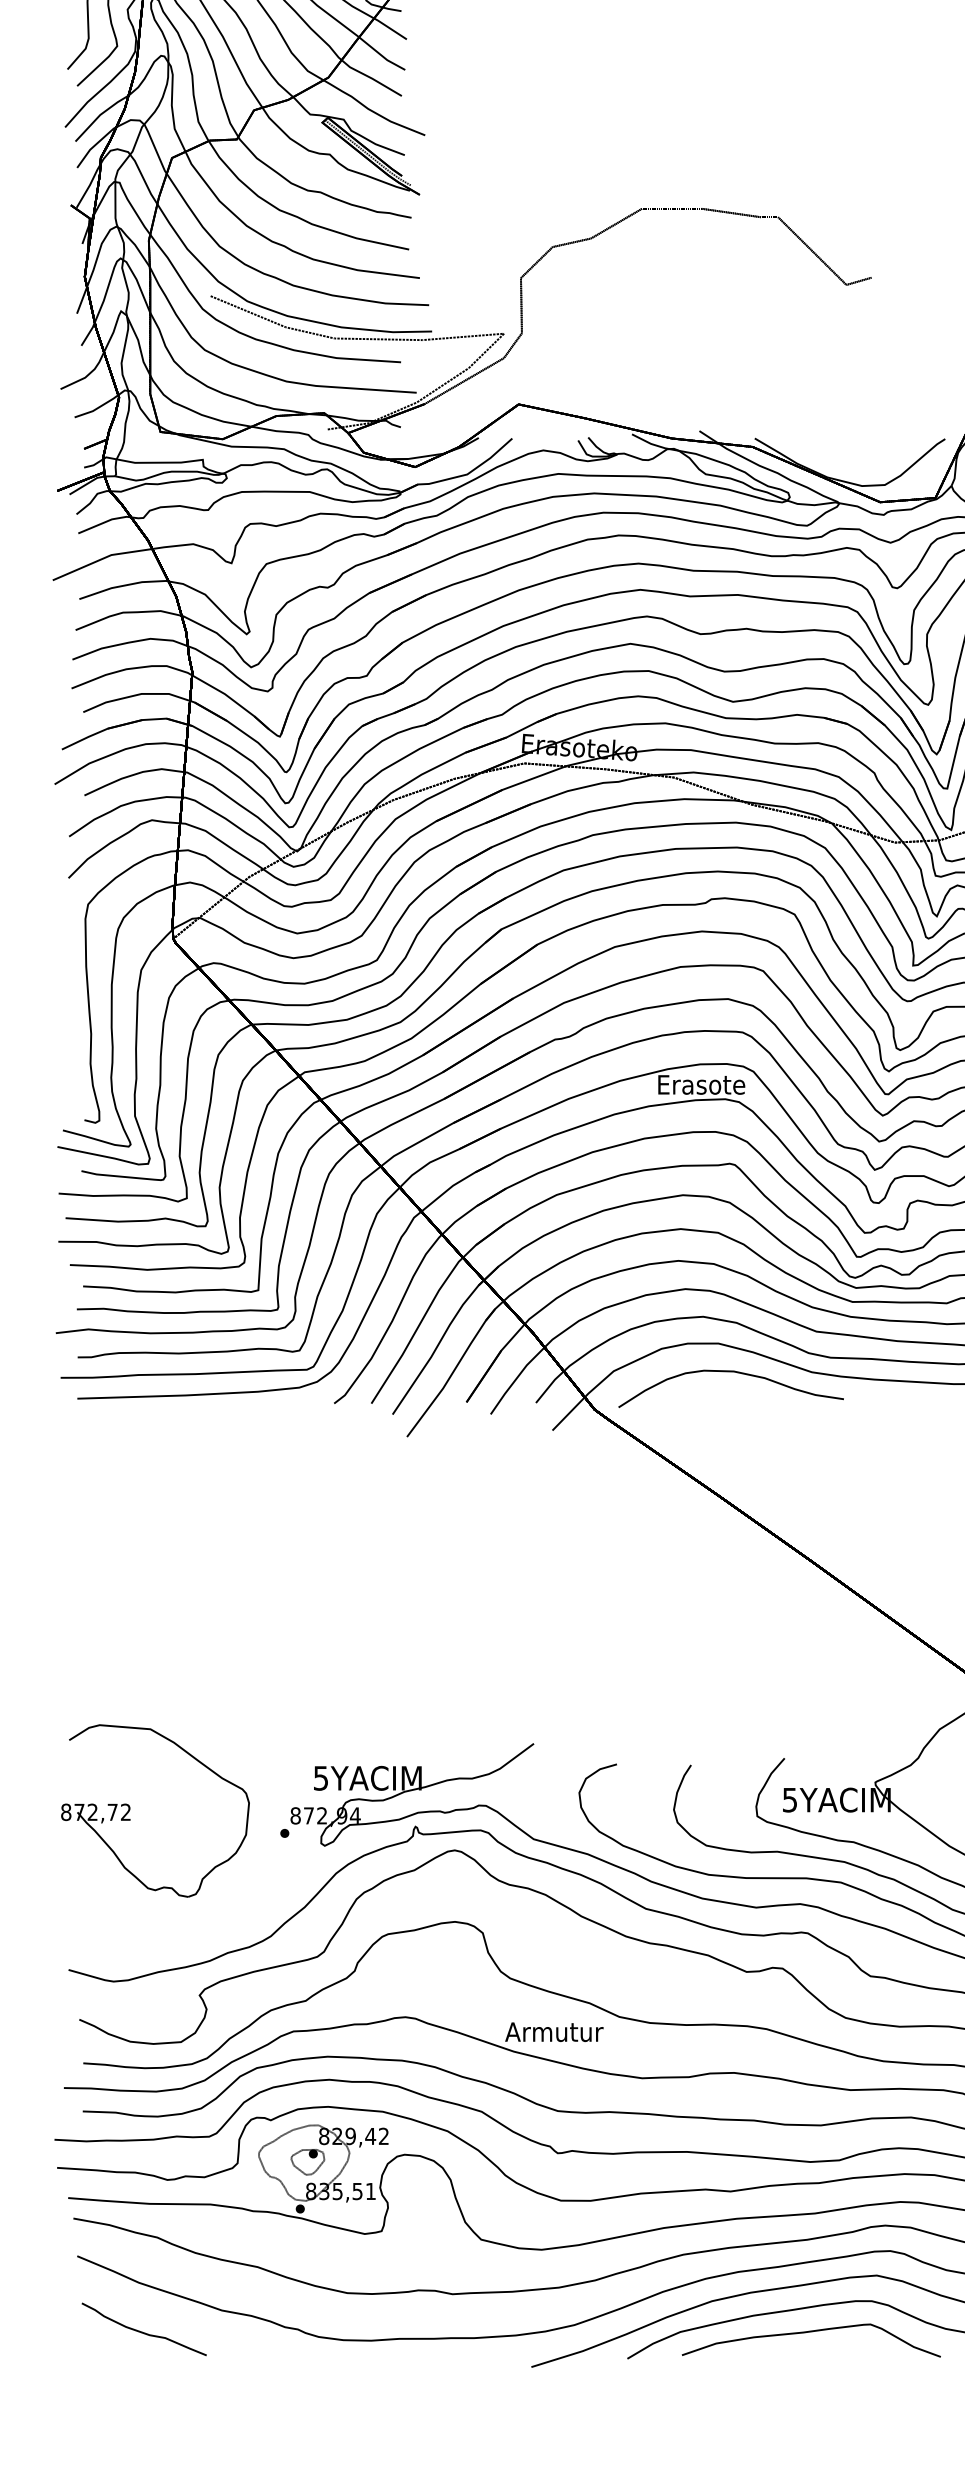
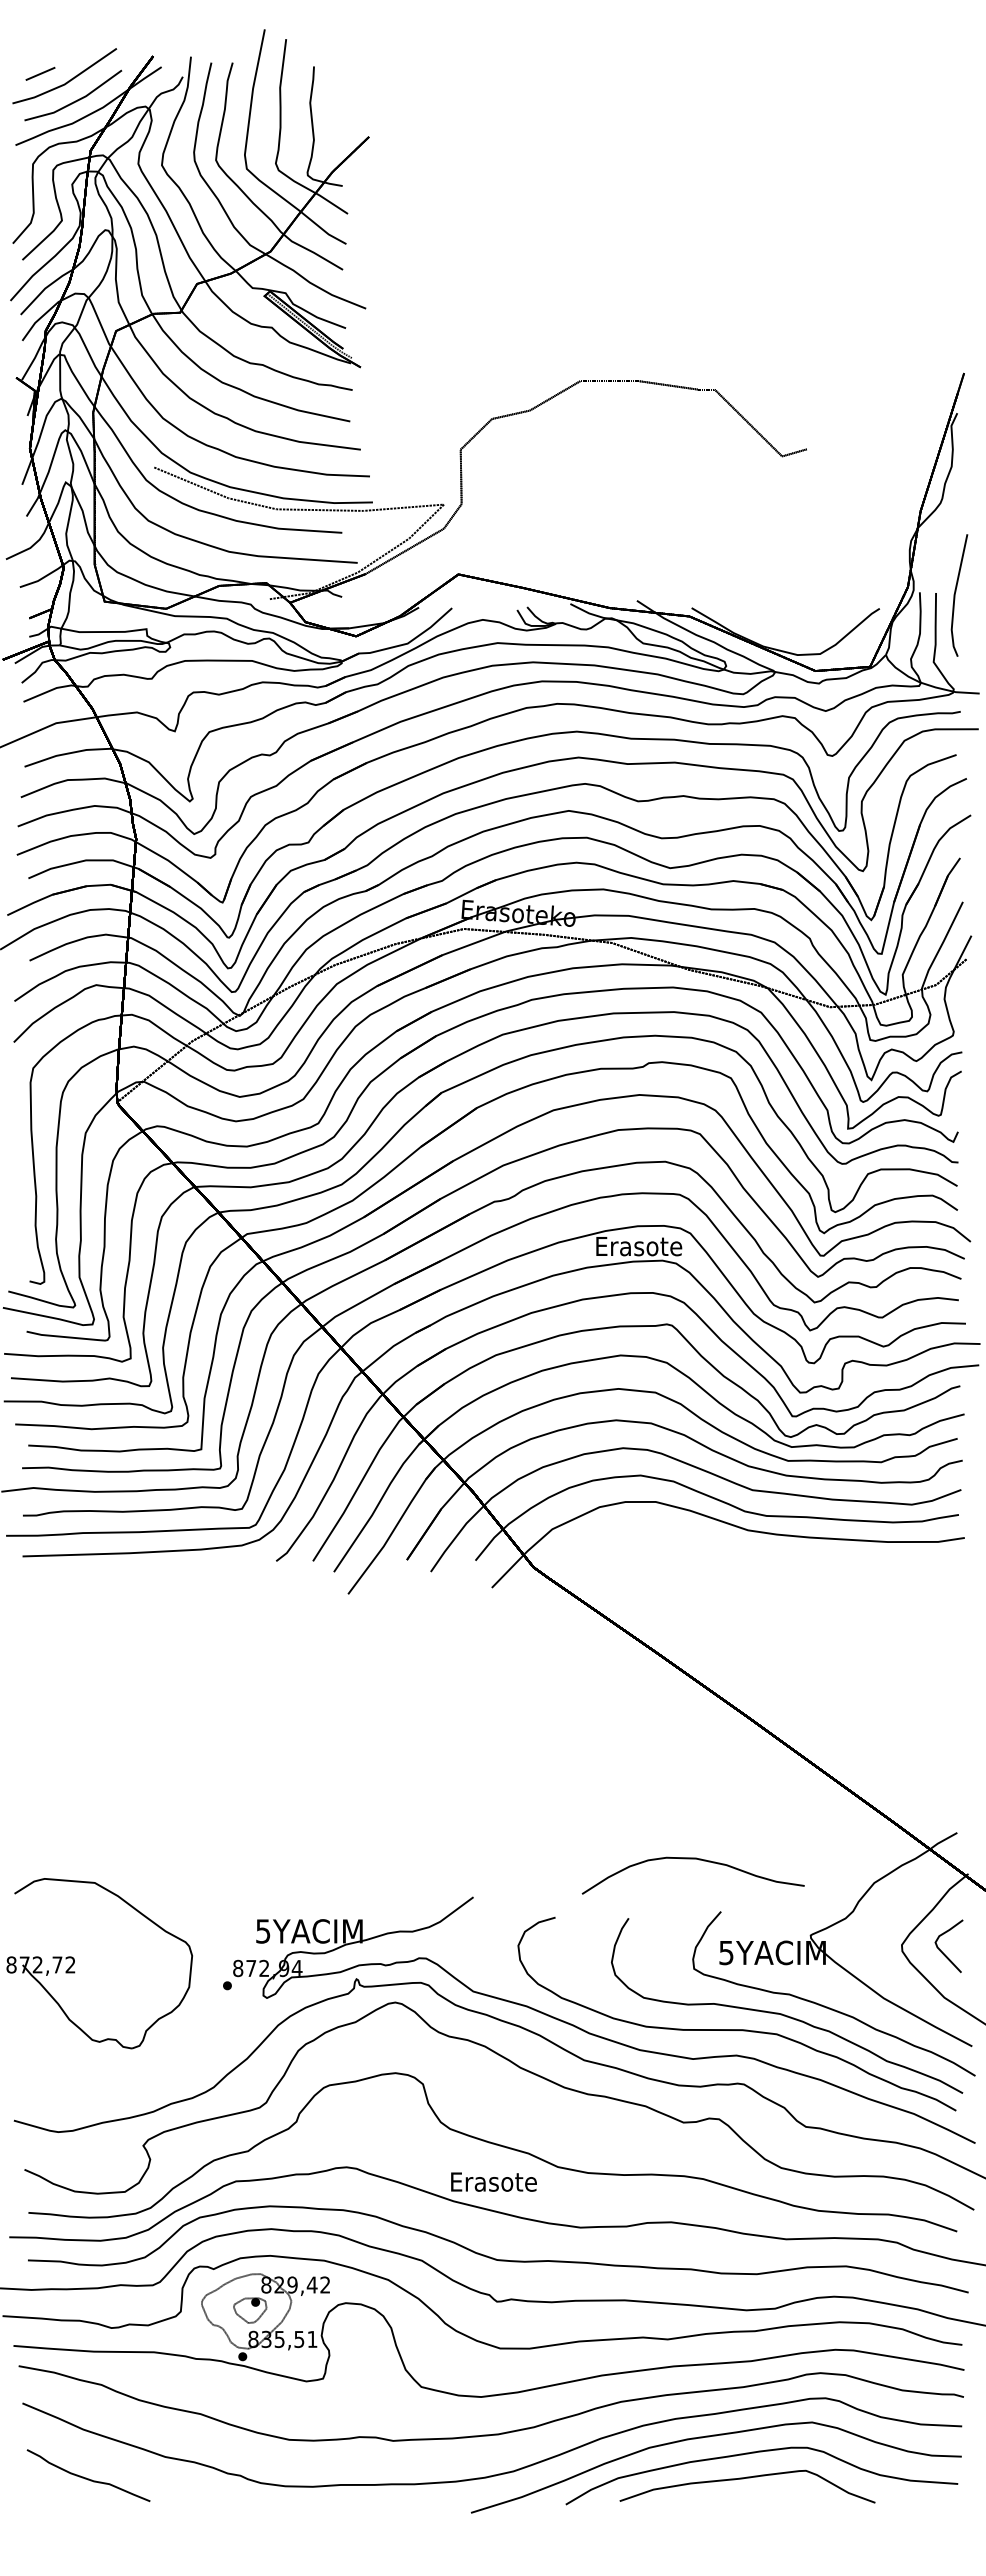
part: (730, 1372) -> (692, 1859), moved
text: (554, 2031) -> (493, 2181), Armutur -> Erasote

